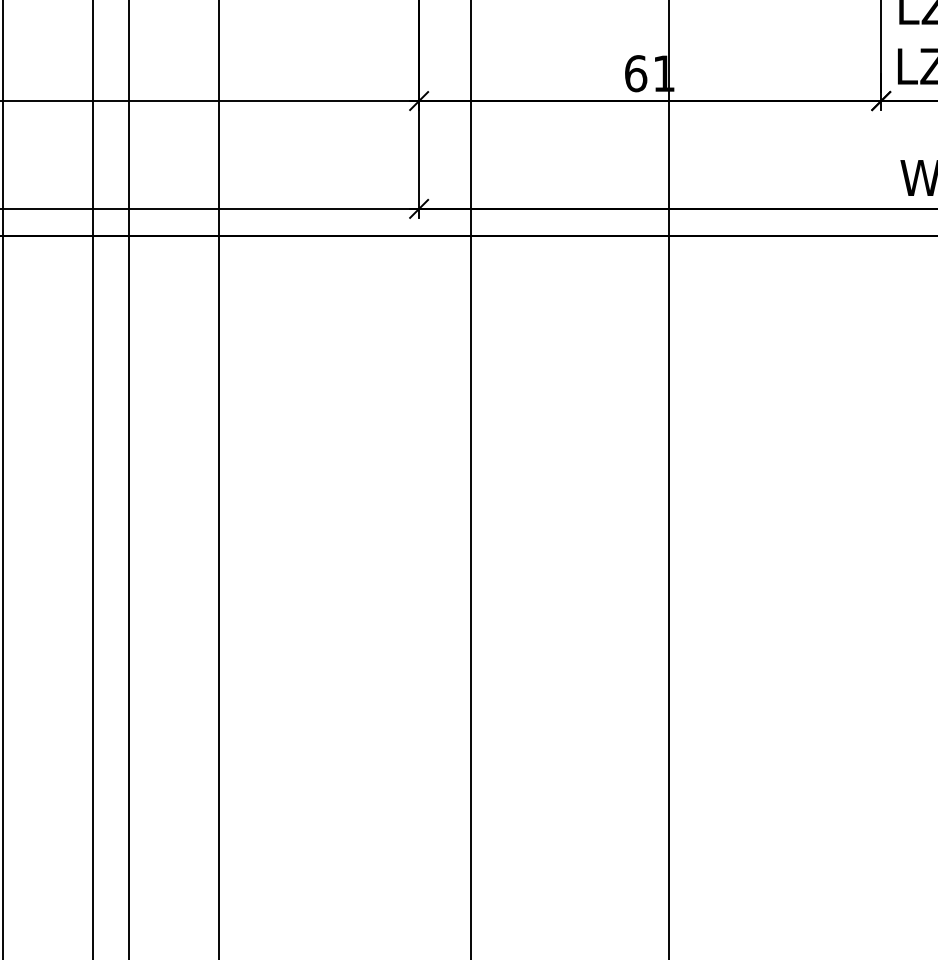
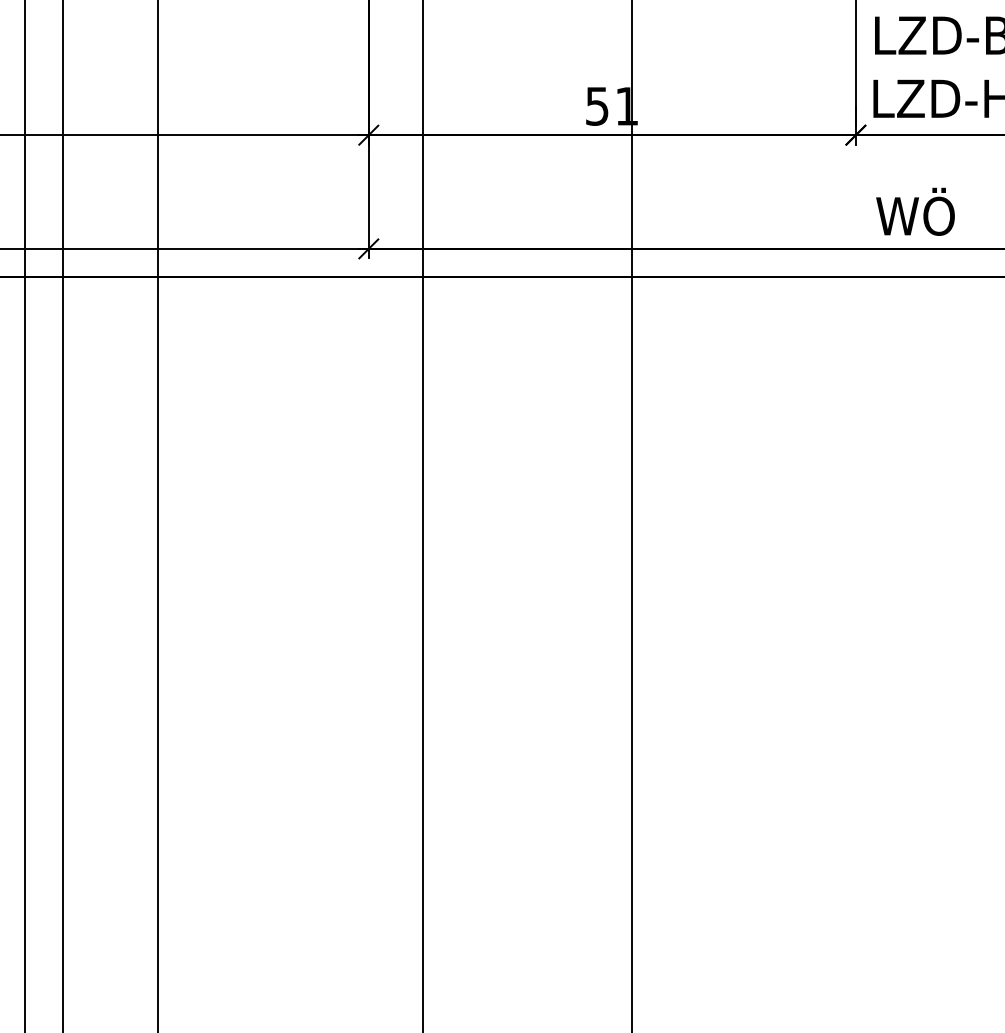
text: (636, 72) -> (597, 105), 61 -> 51

